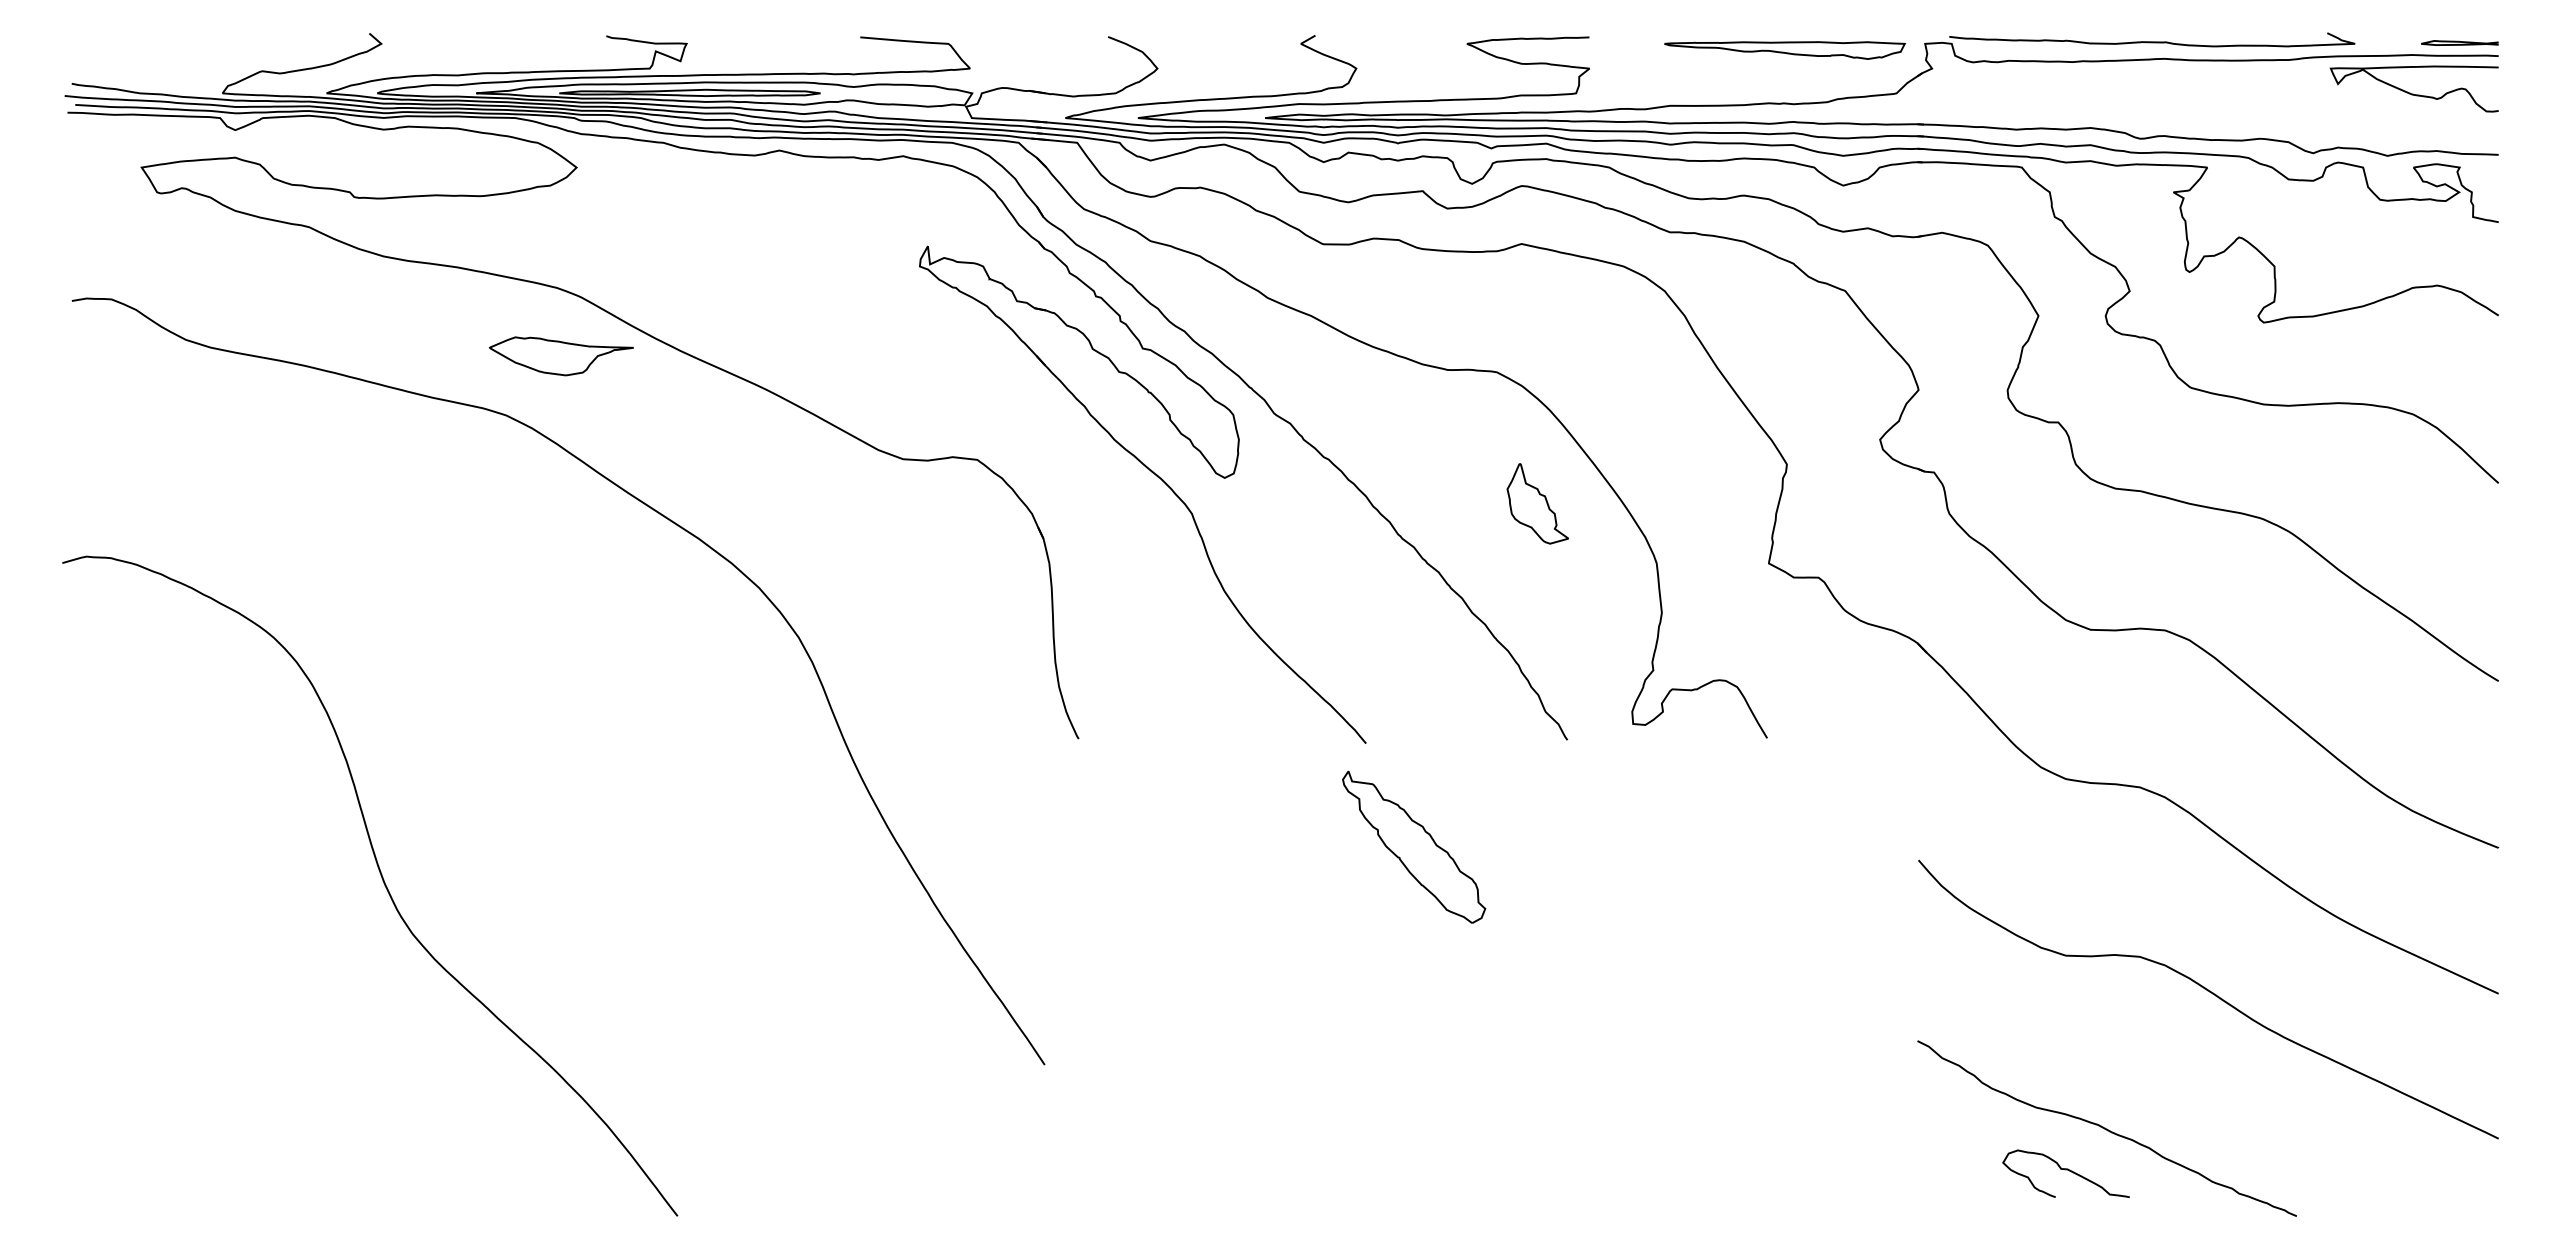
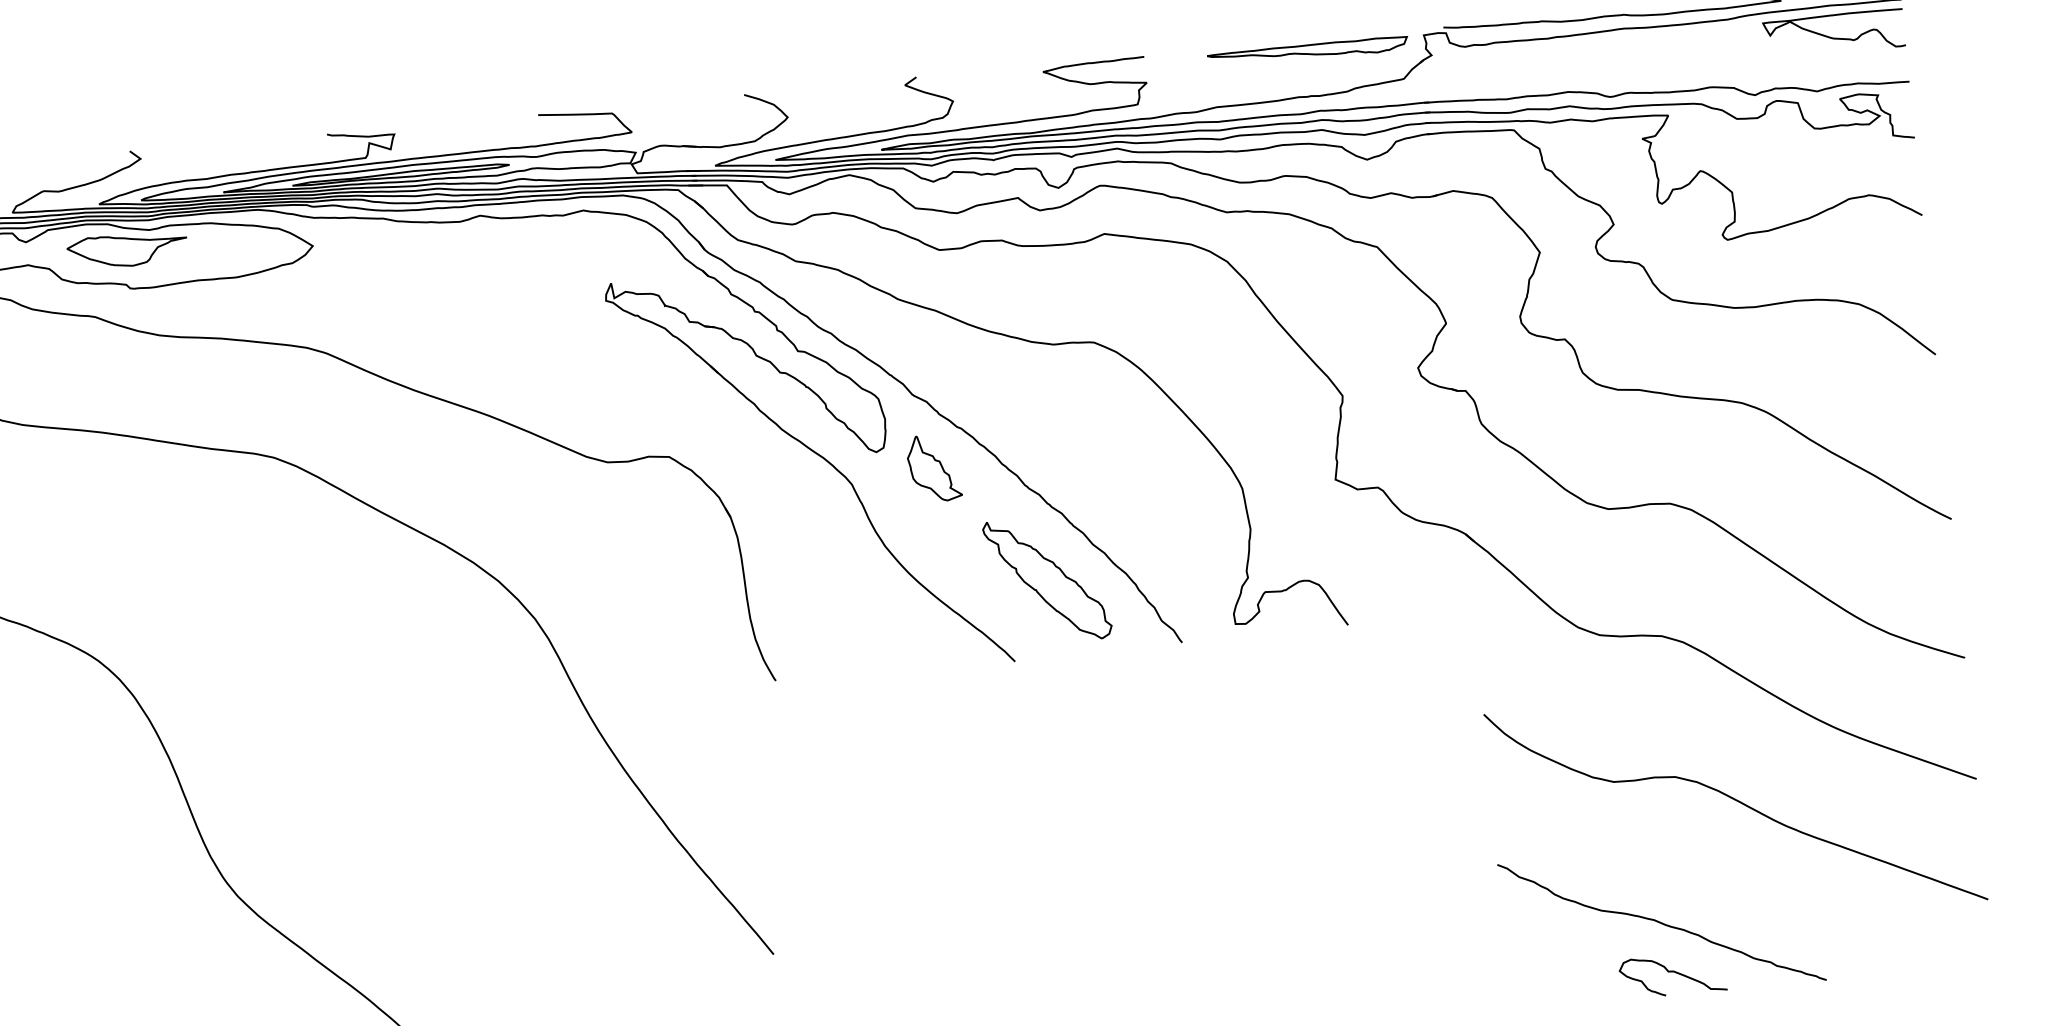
part: (560, 356) -> (126, 250), moved
part: (1537, 503) -> (933, 468), moved
part: (1414, 846) -> (1047, 579), moved
curve: (2065, 1170) -> (1672, 972), moved

